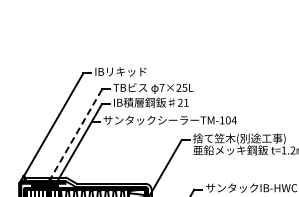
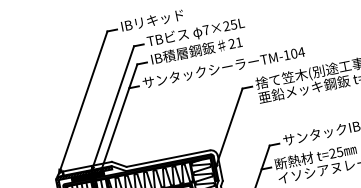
line: (75, 135) -> (112, 108), dashed -> solid

